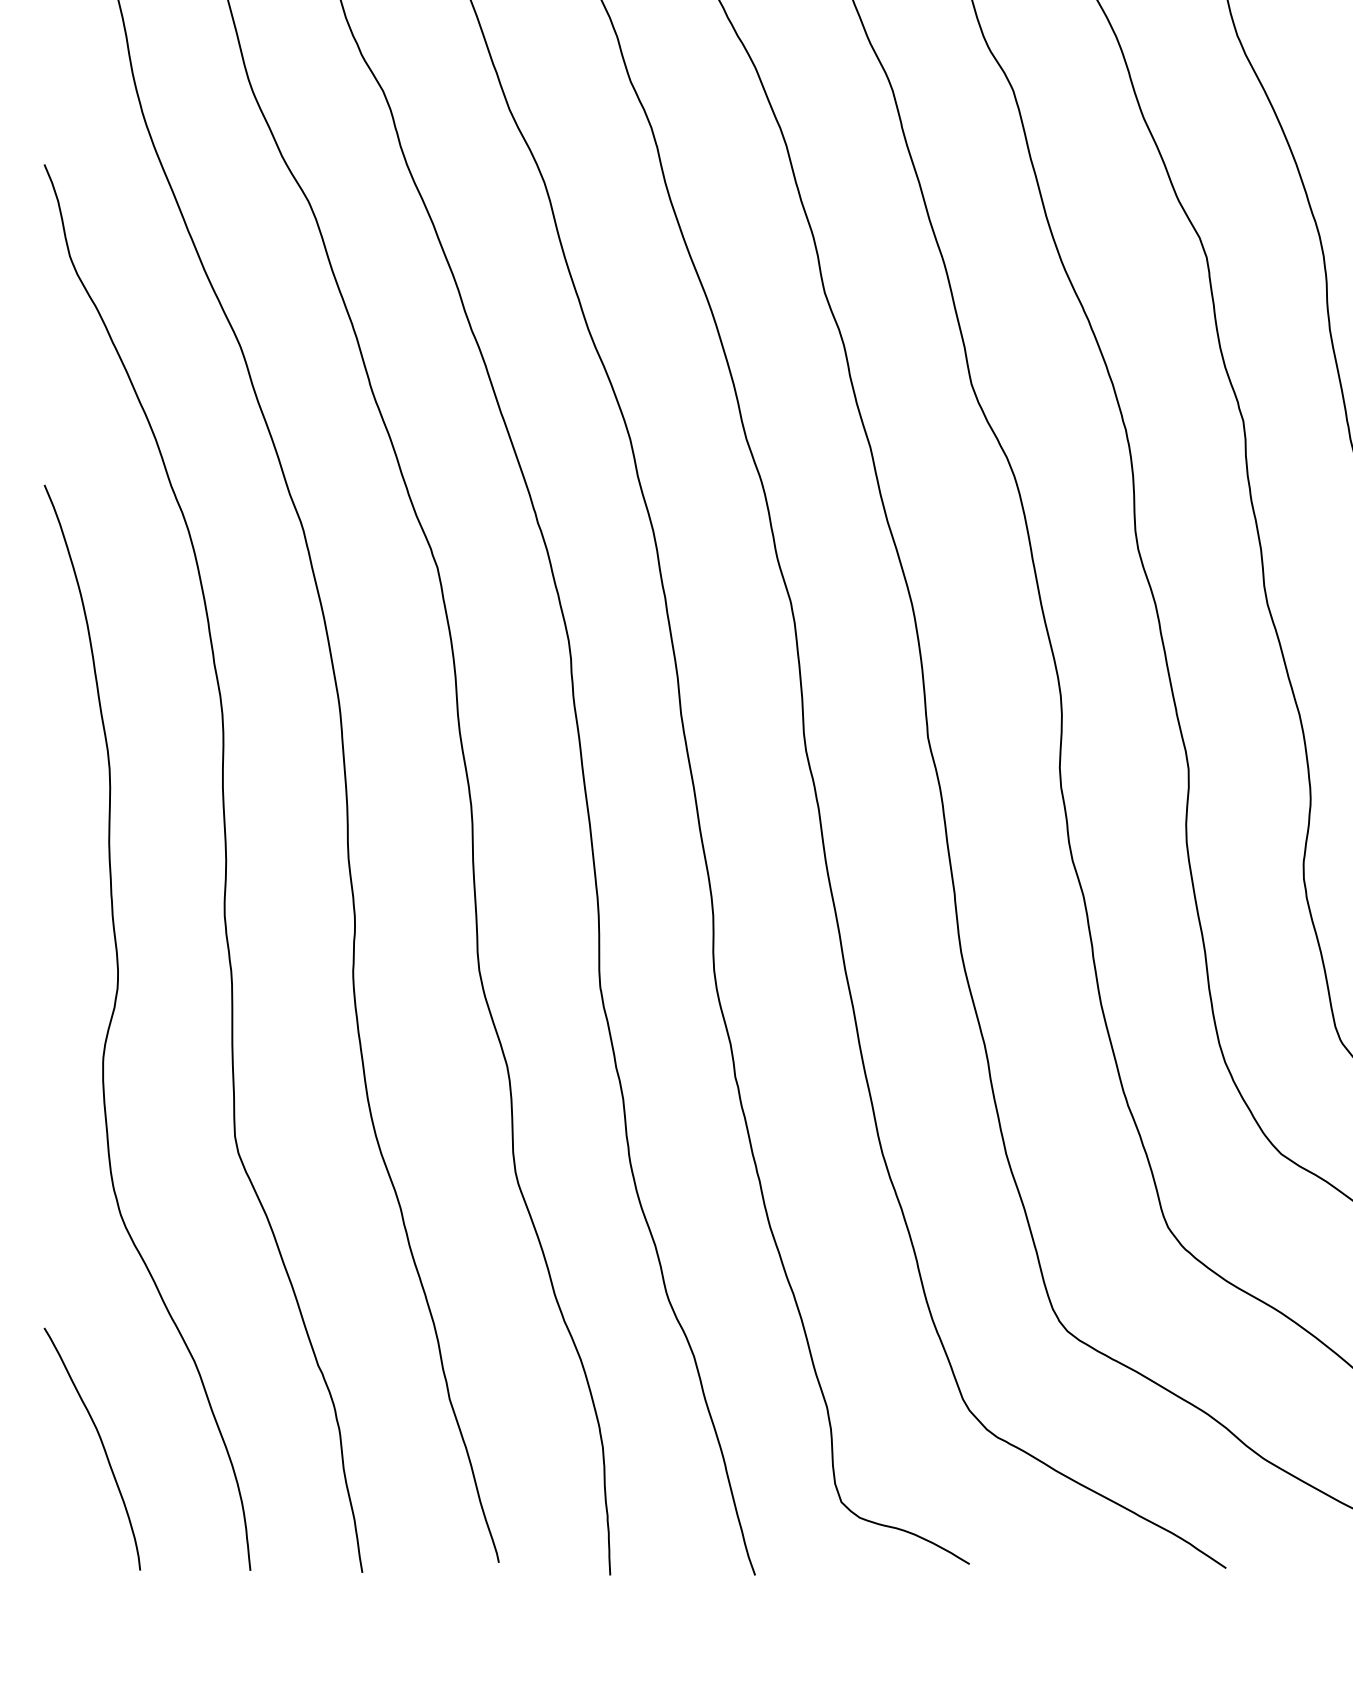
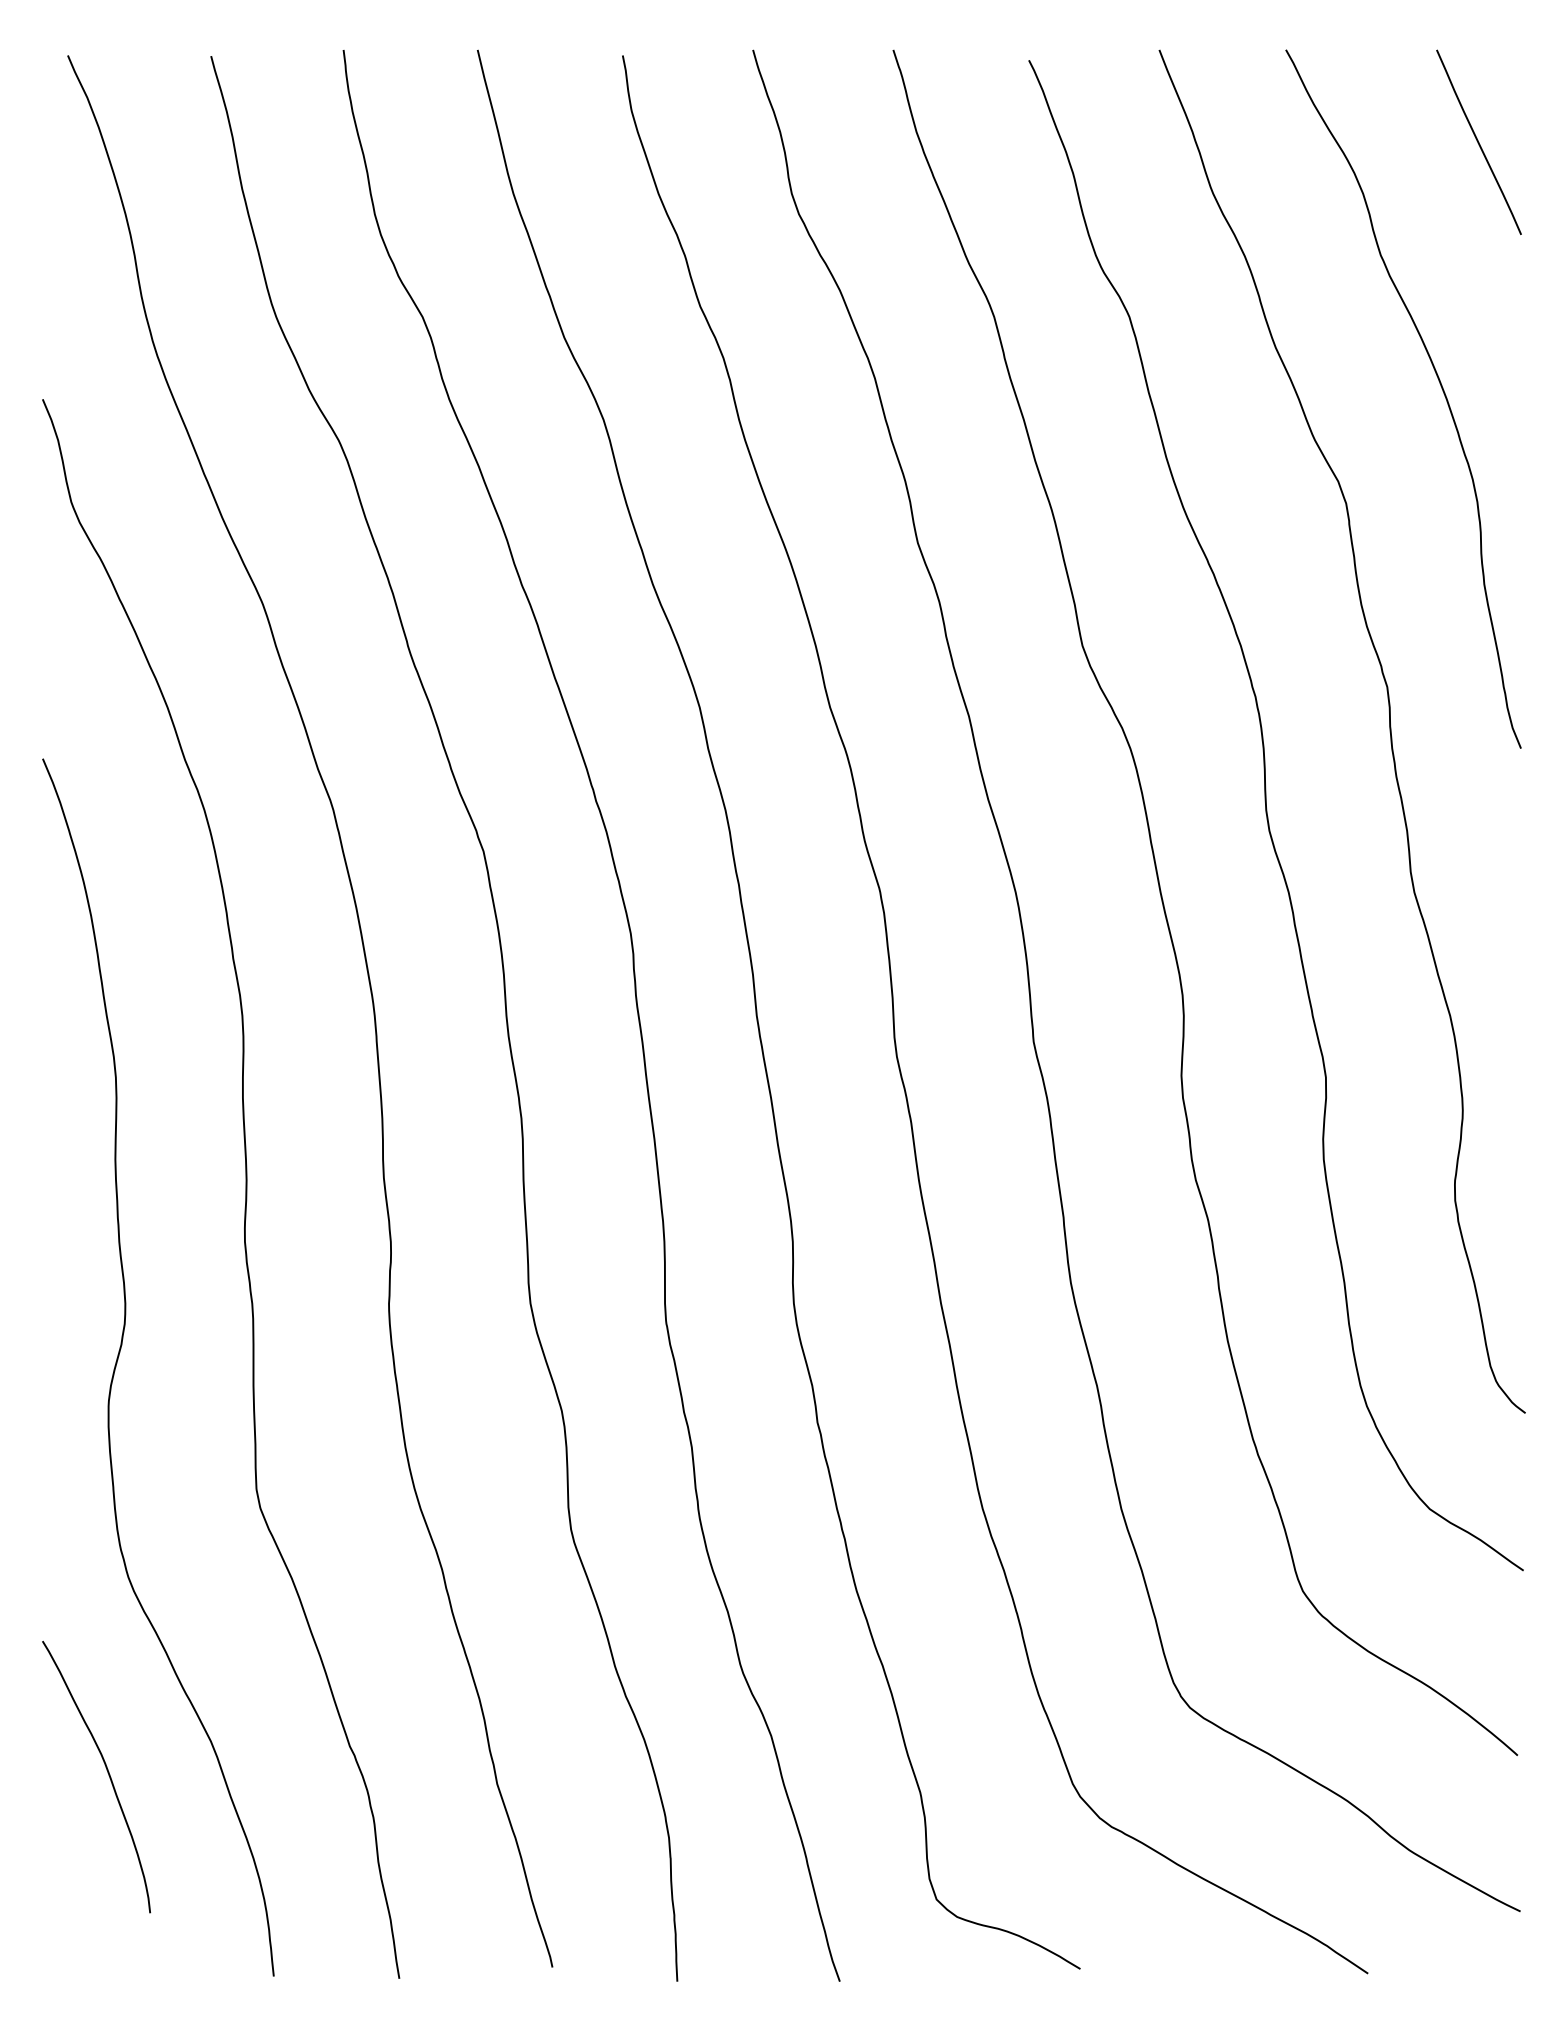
curve: (102, 1446) -> (107, 1773), moved

